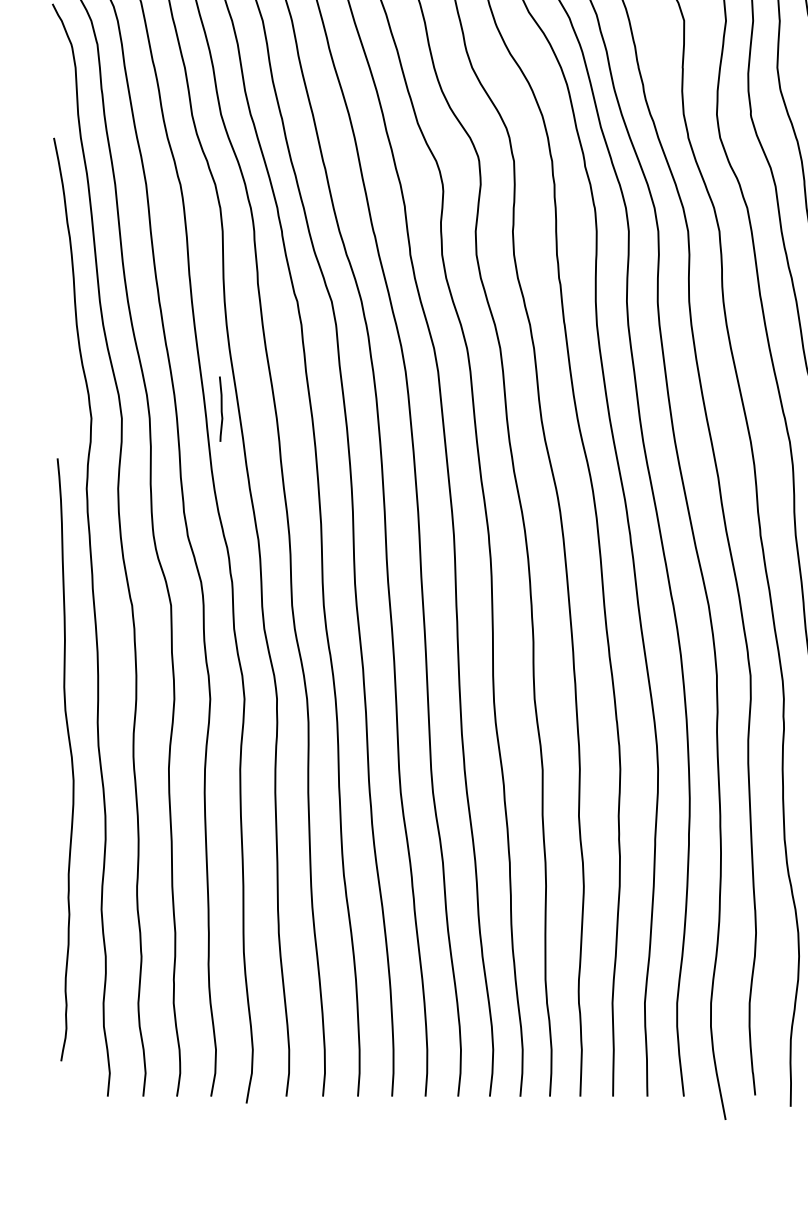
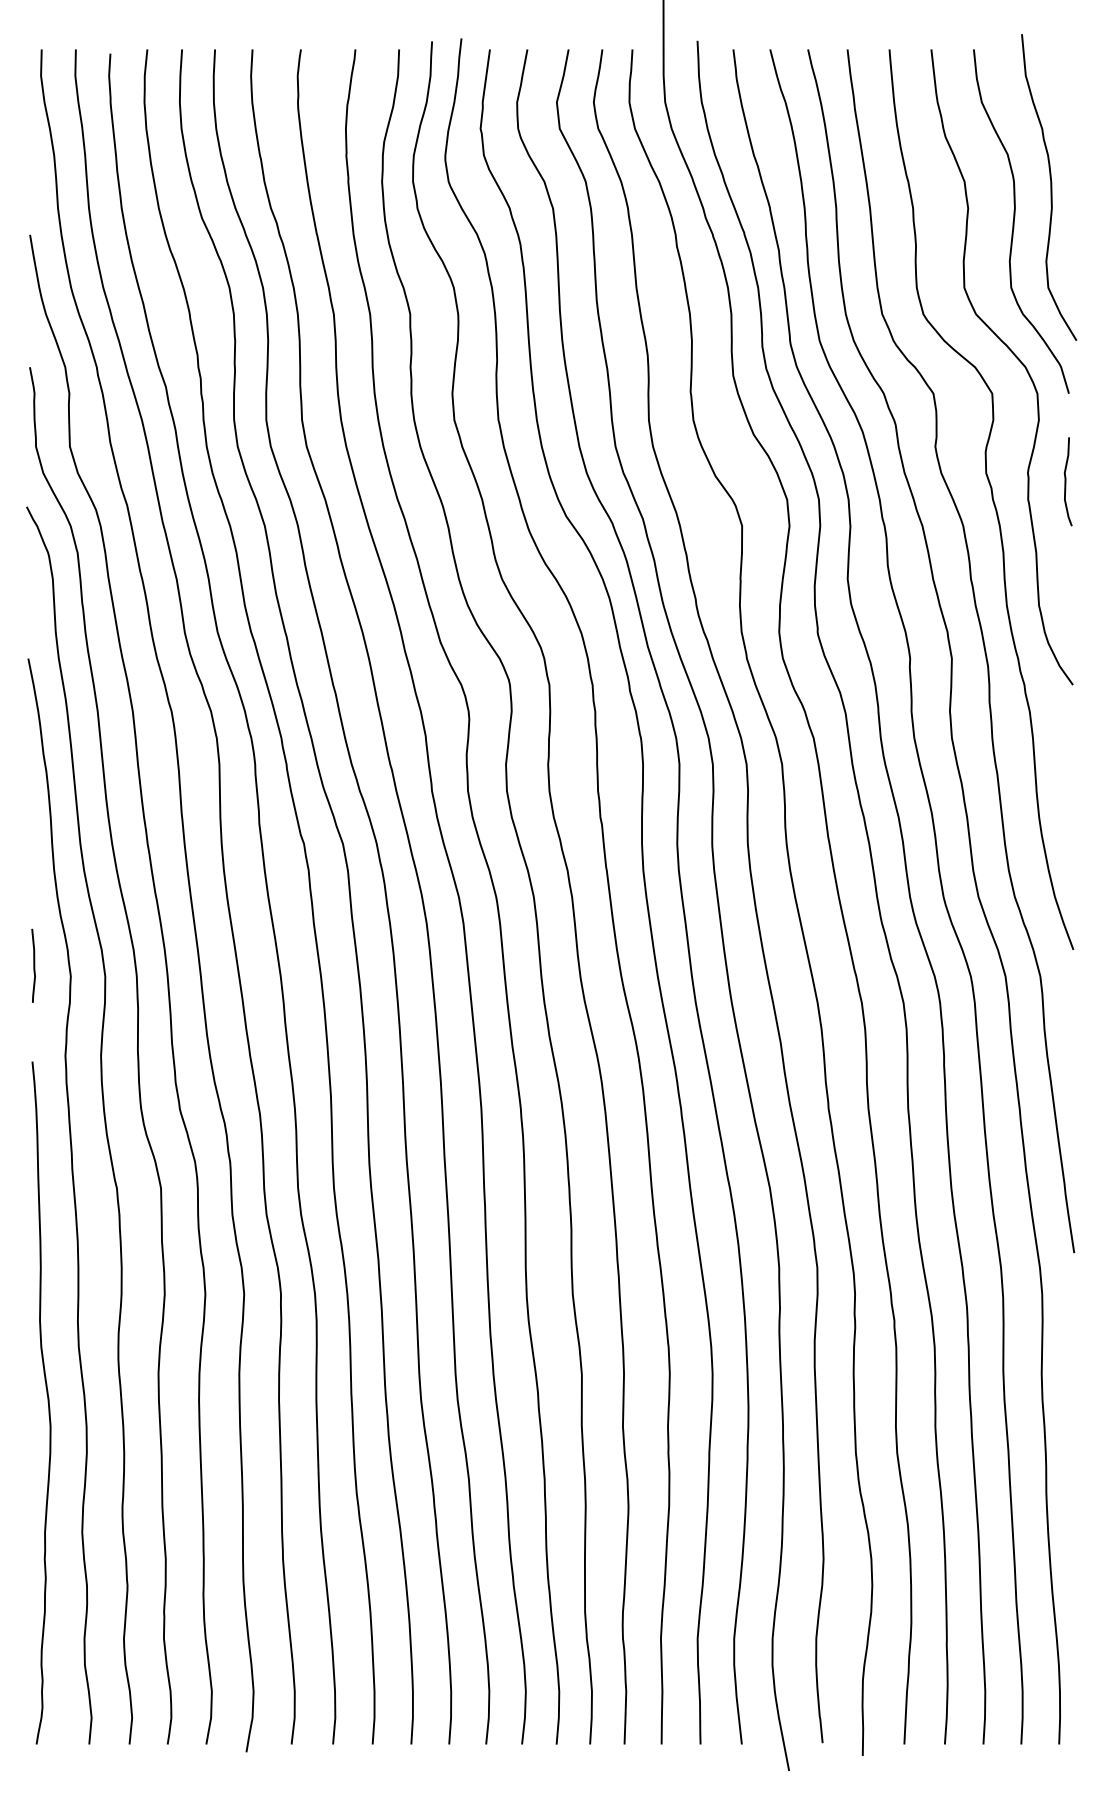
curve: (220, 408) -> (33, 965), moved
curve: (70, 759) -> (47, 1402), moved

